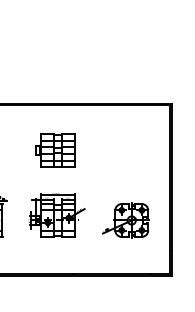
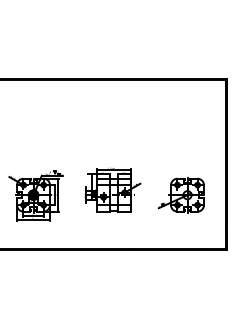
part: (55, 150) -> (111, 125), removed

